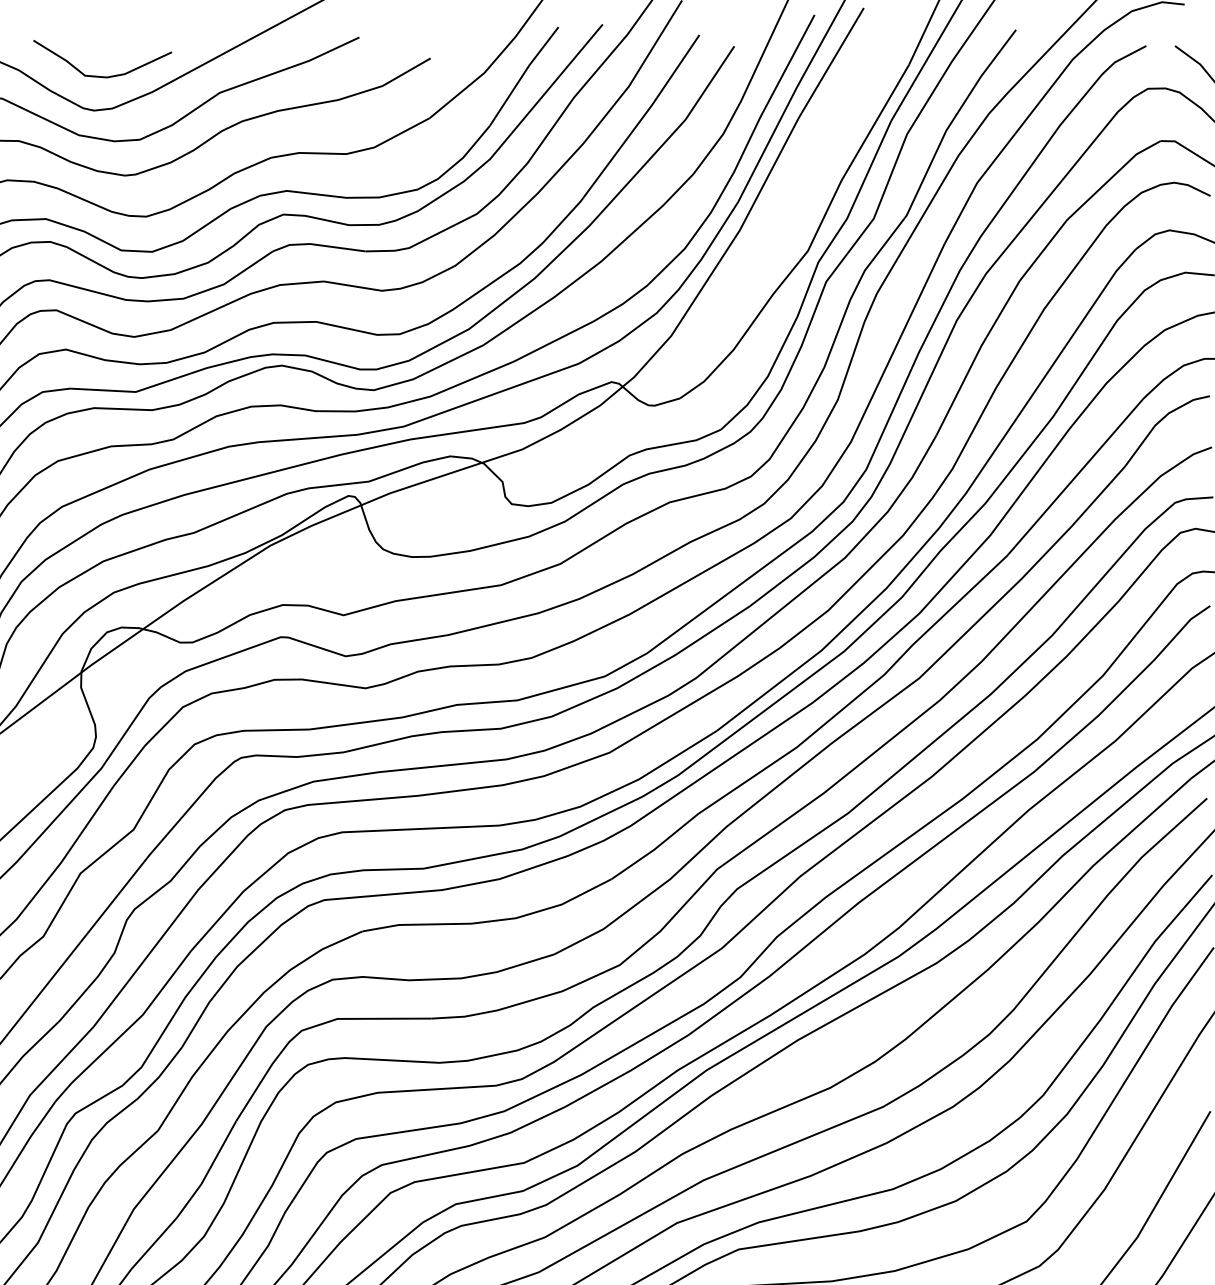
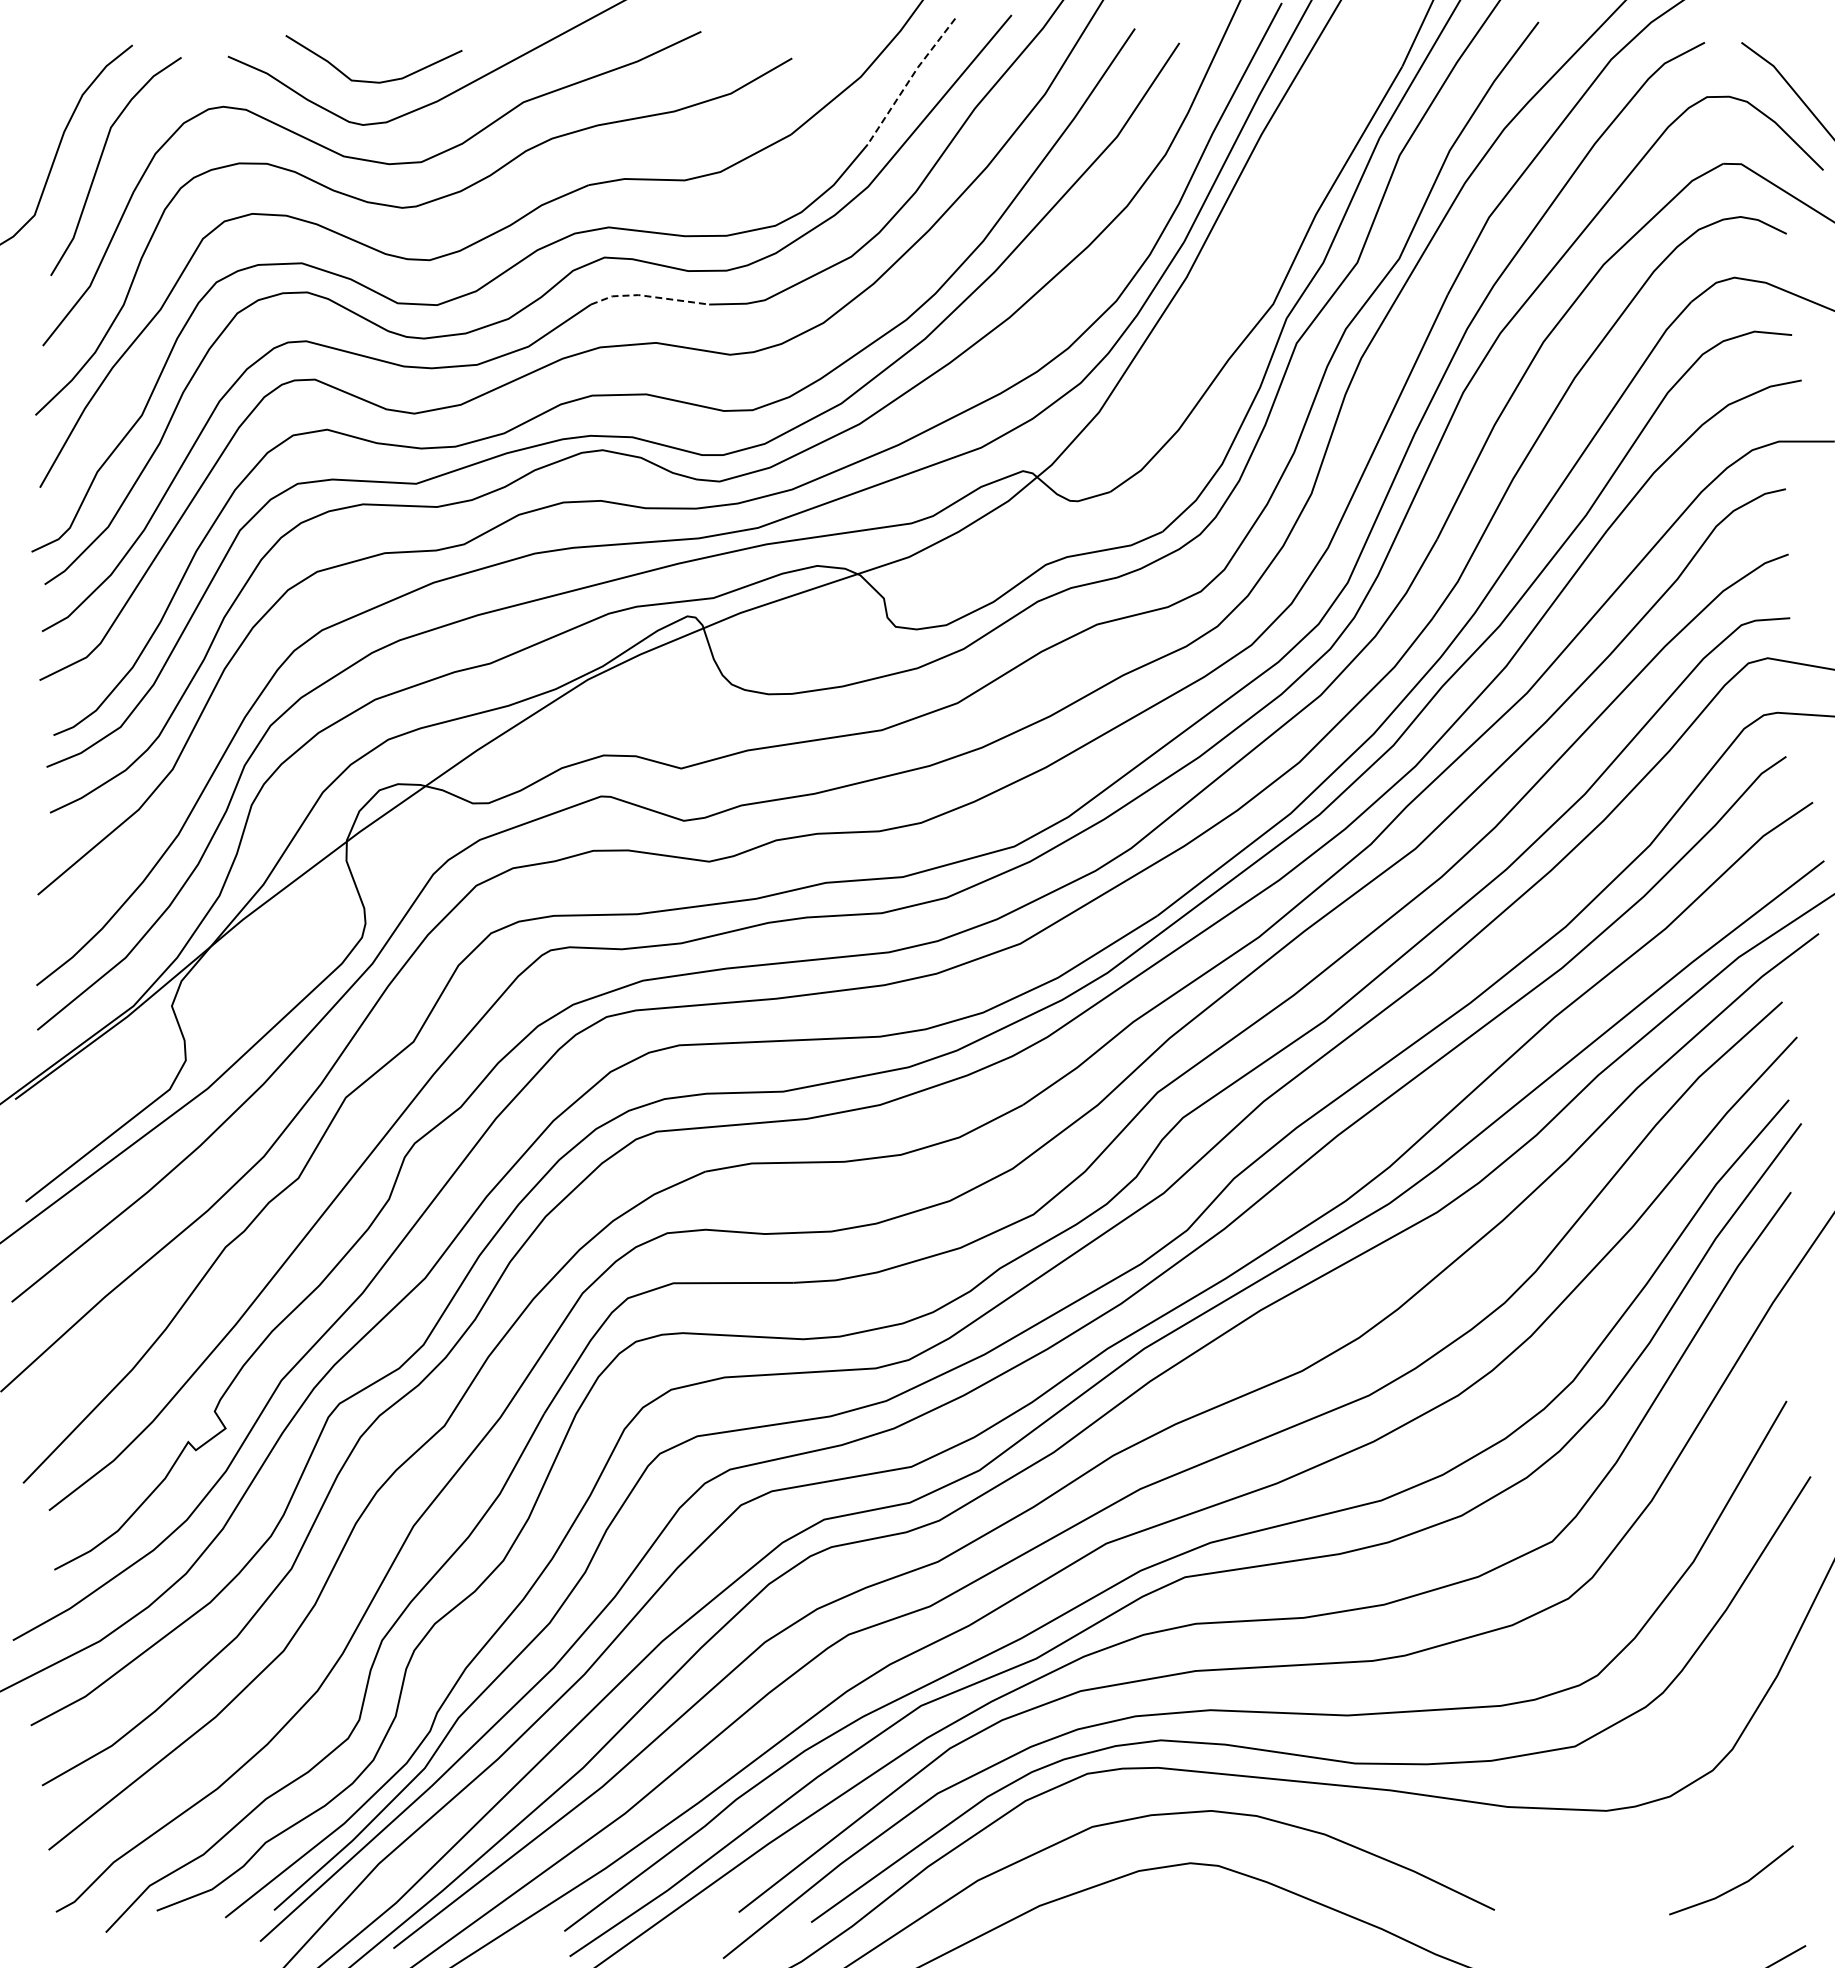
line: (522, 74) -> (909, 79), solid -> dashed
line: (317, 245) -> (648, 296), solid -> dashed

